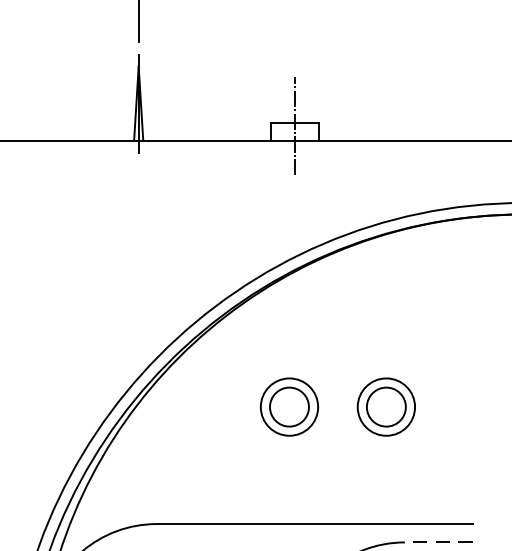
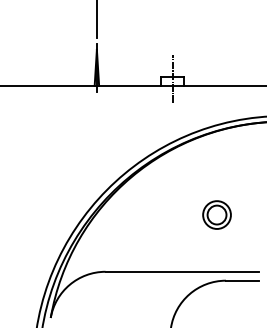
part: (288, 405) -> (169, 214), removed
line: (436, 542) -> (241, 280), dashed -> solid

